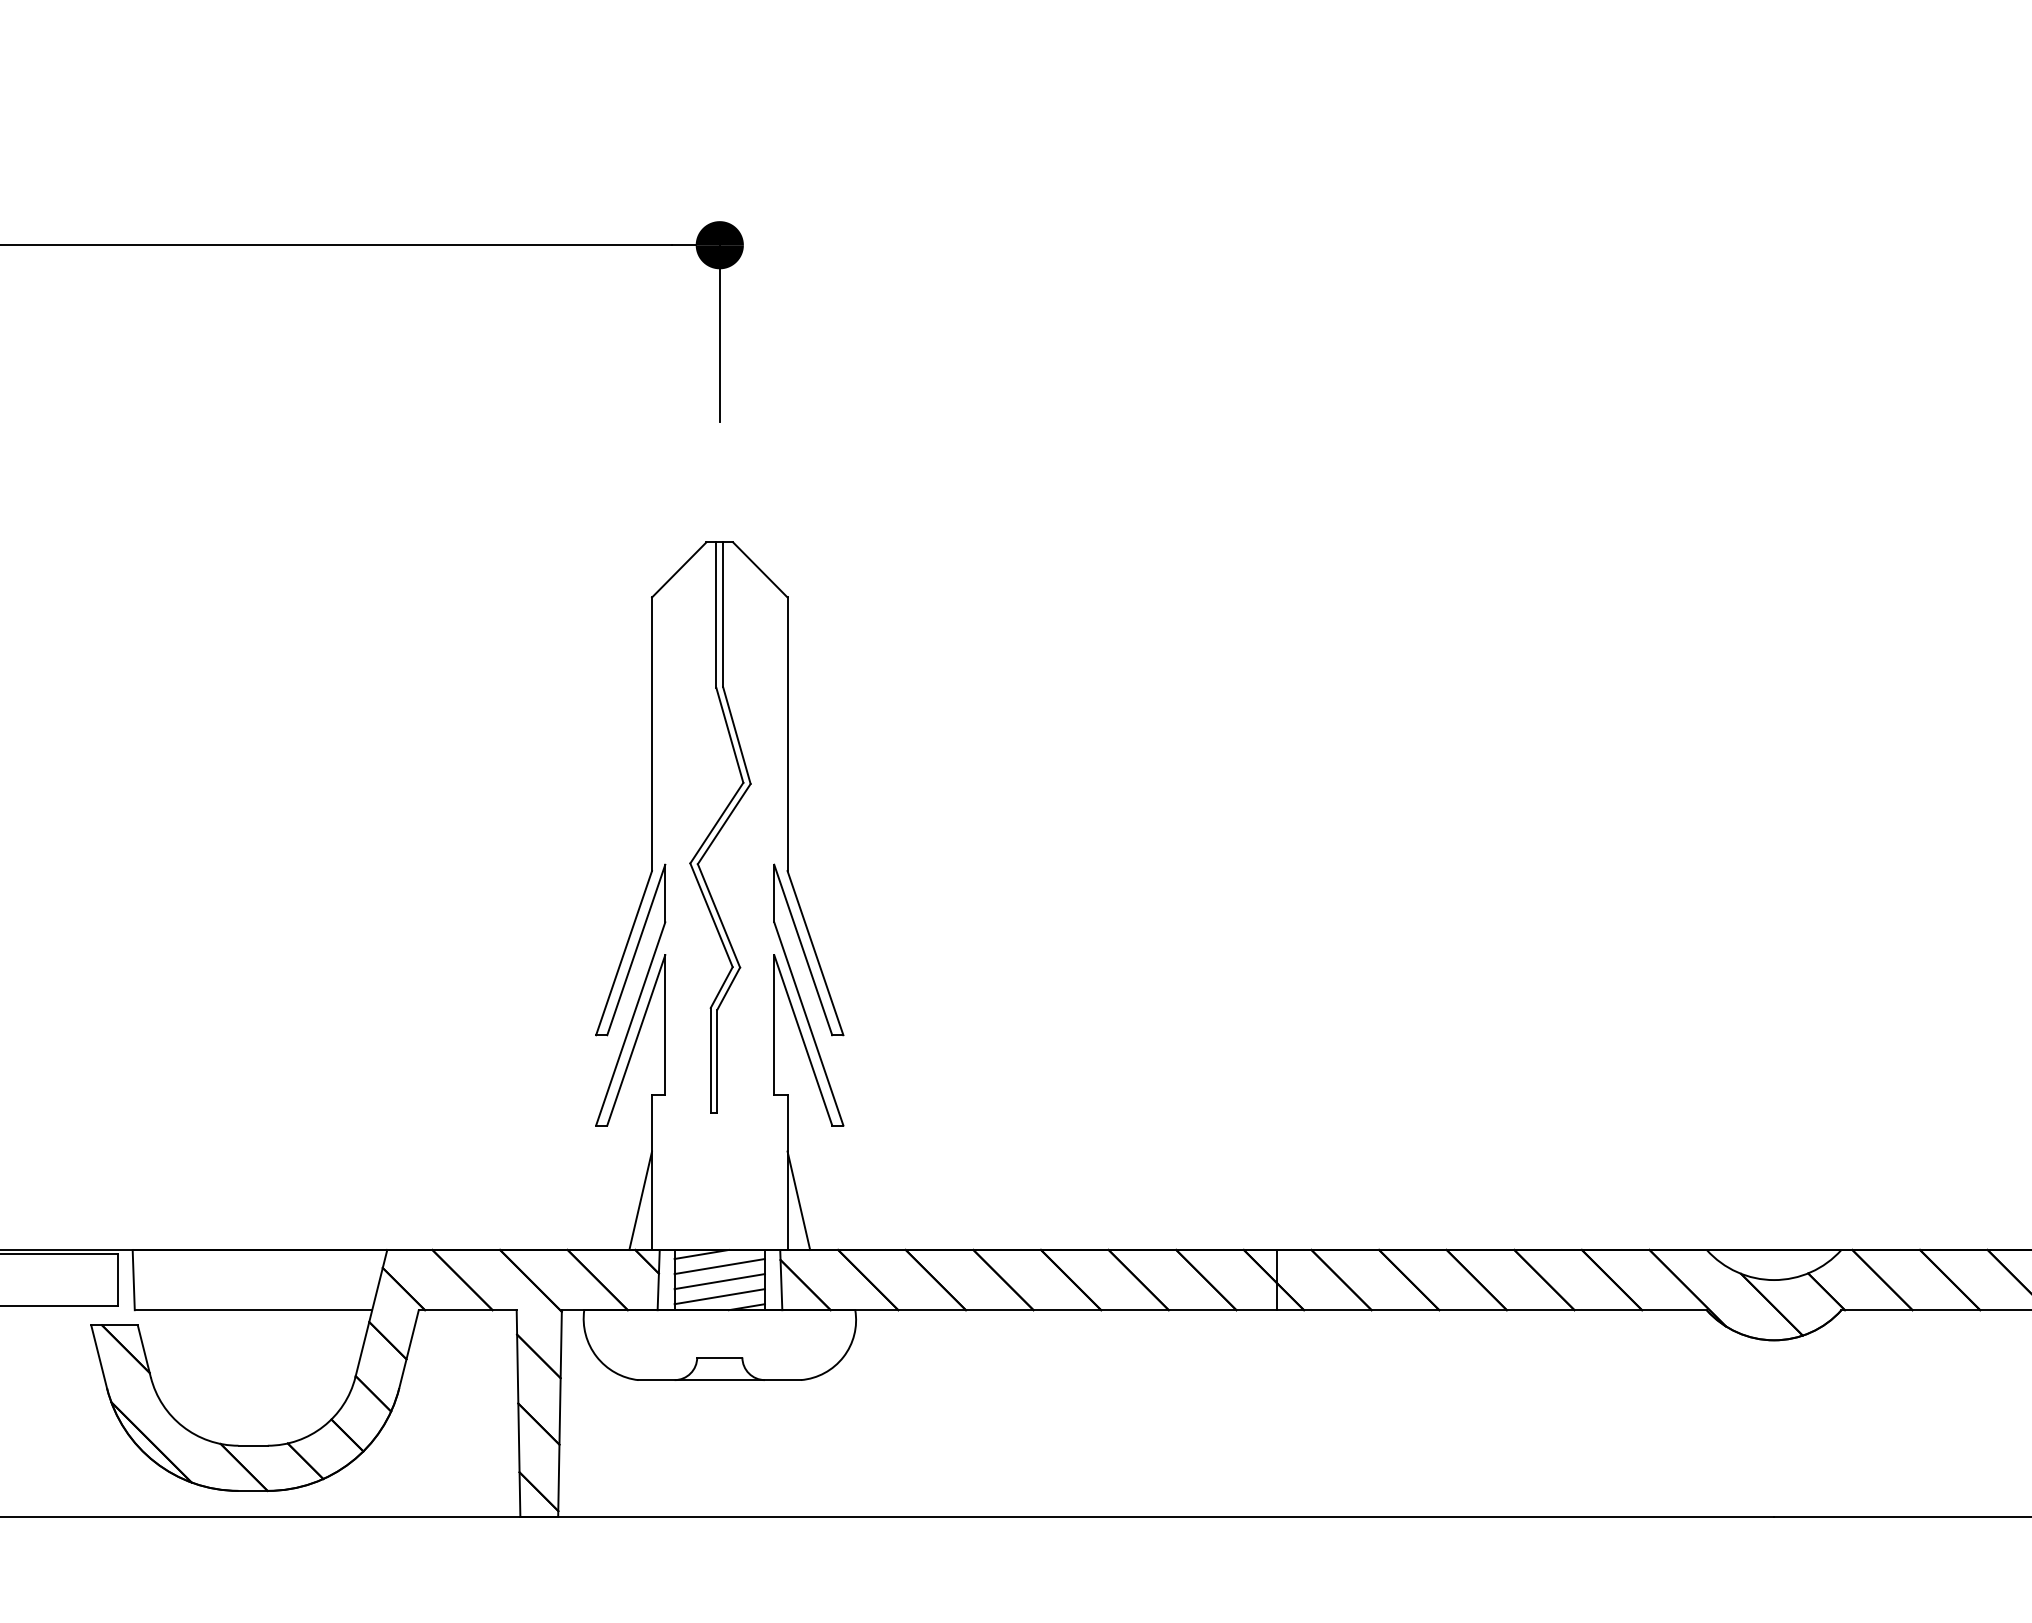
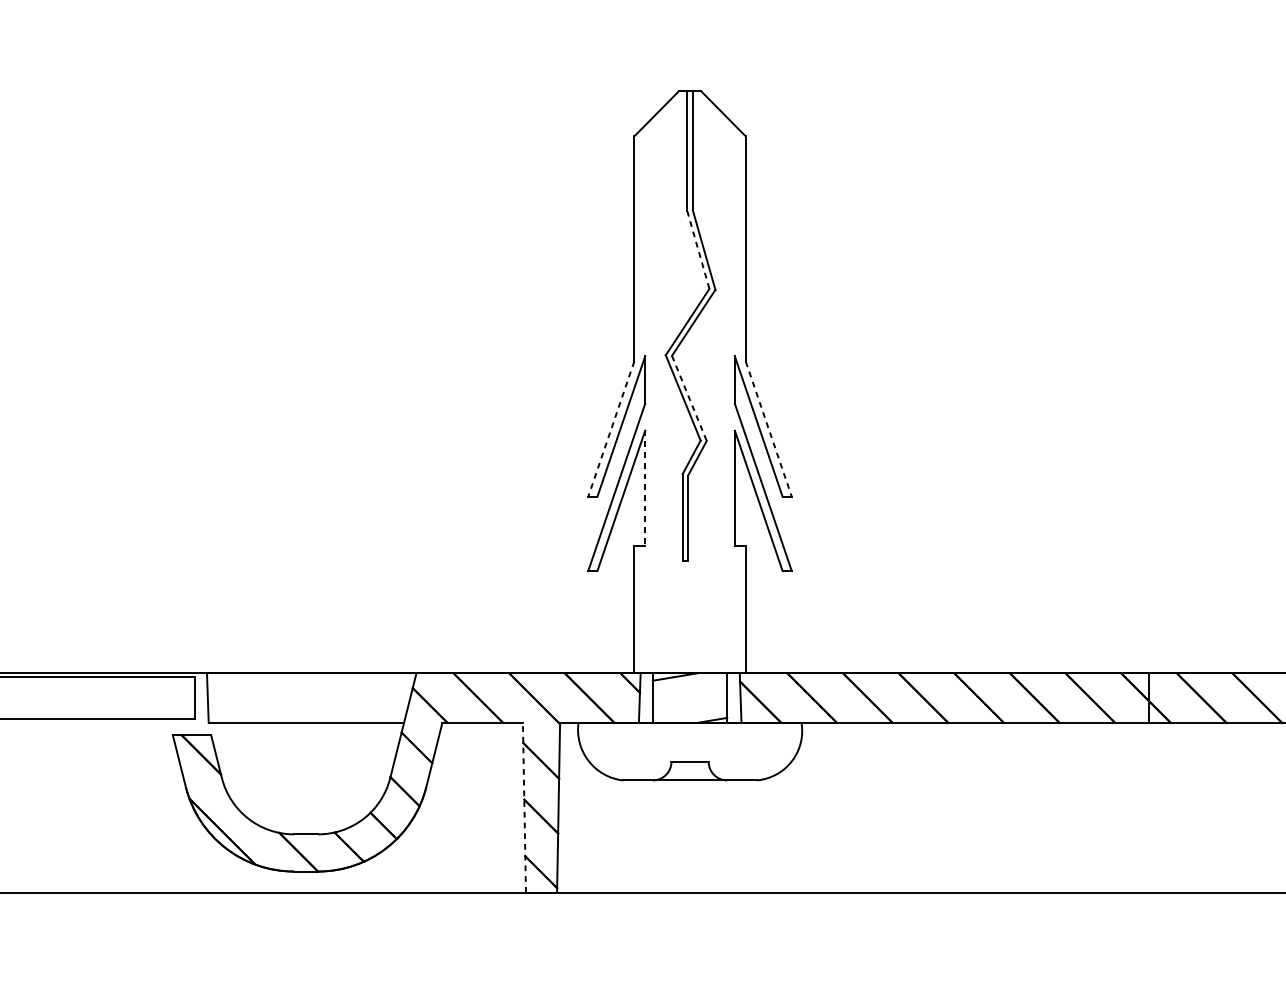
line: (730, 735) -> (698, 250), solid -> dashed
line: (718, 915) -> (688, 398), solid -> dashed
line: (624, 953) -> (611, 429), solid -> dashed
line: (815, 953) -> (768, 429), solid -> dashed
line: (665, 1025) -> (645, 488), solid -> dashed
line: (640, 1200) -> (624, 632), removed
line: (798, 1200) -> (754, 632), removed
line: (719, 1266) -> (689, 686), removed
line: (719, 1281) -> (689, 699), removed
line: (719, 1296) -> (689, 711), removed
line: (518, 1412) -> (524, 807), solid -> dashed

